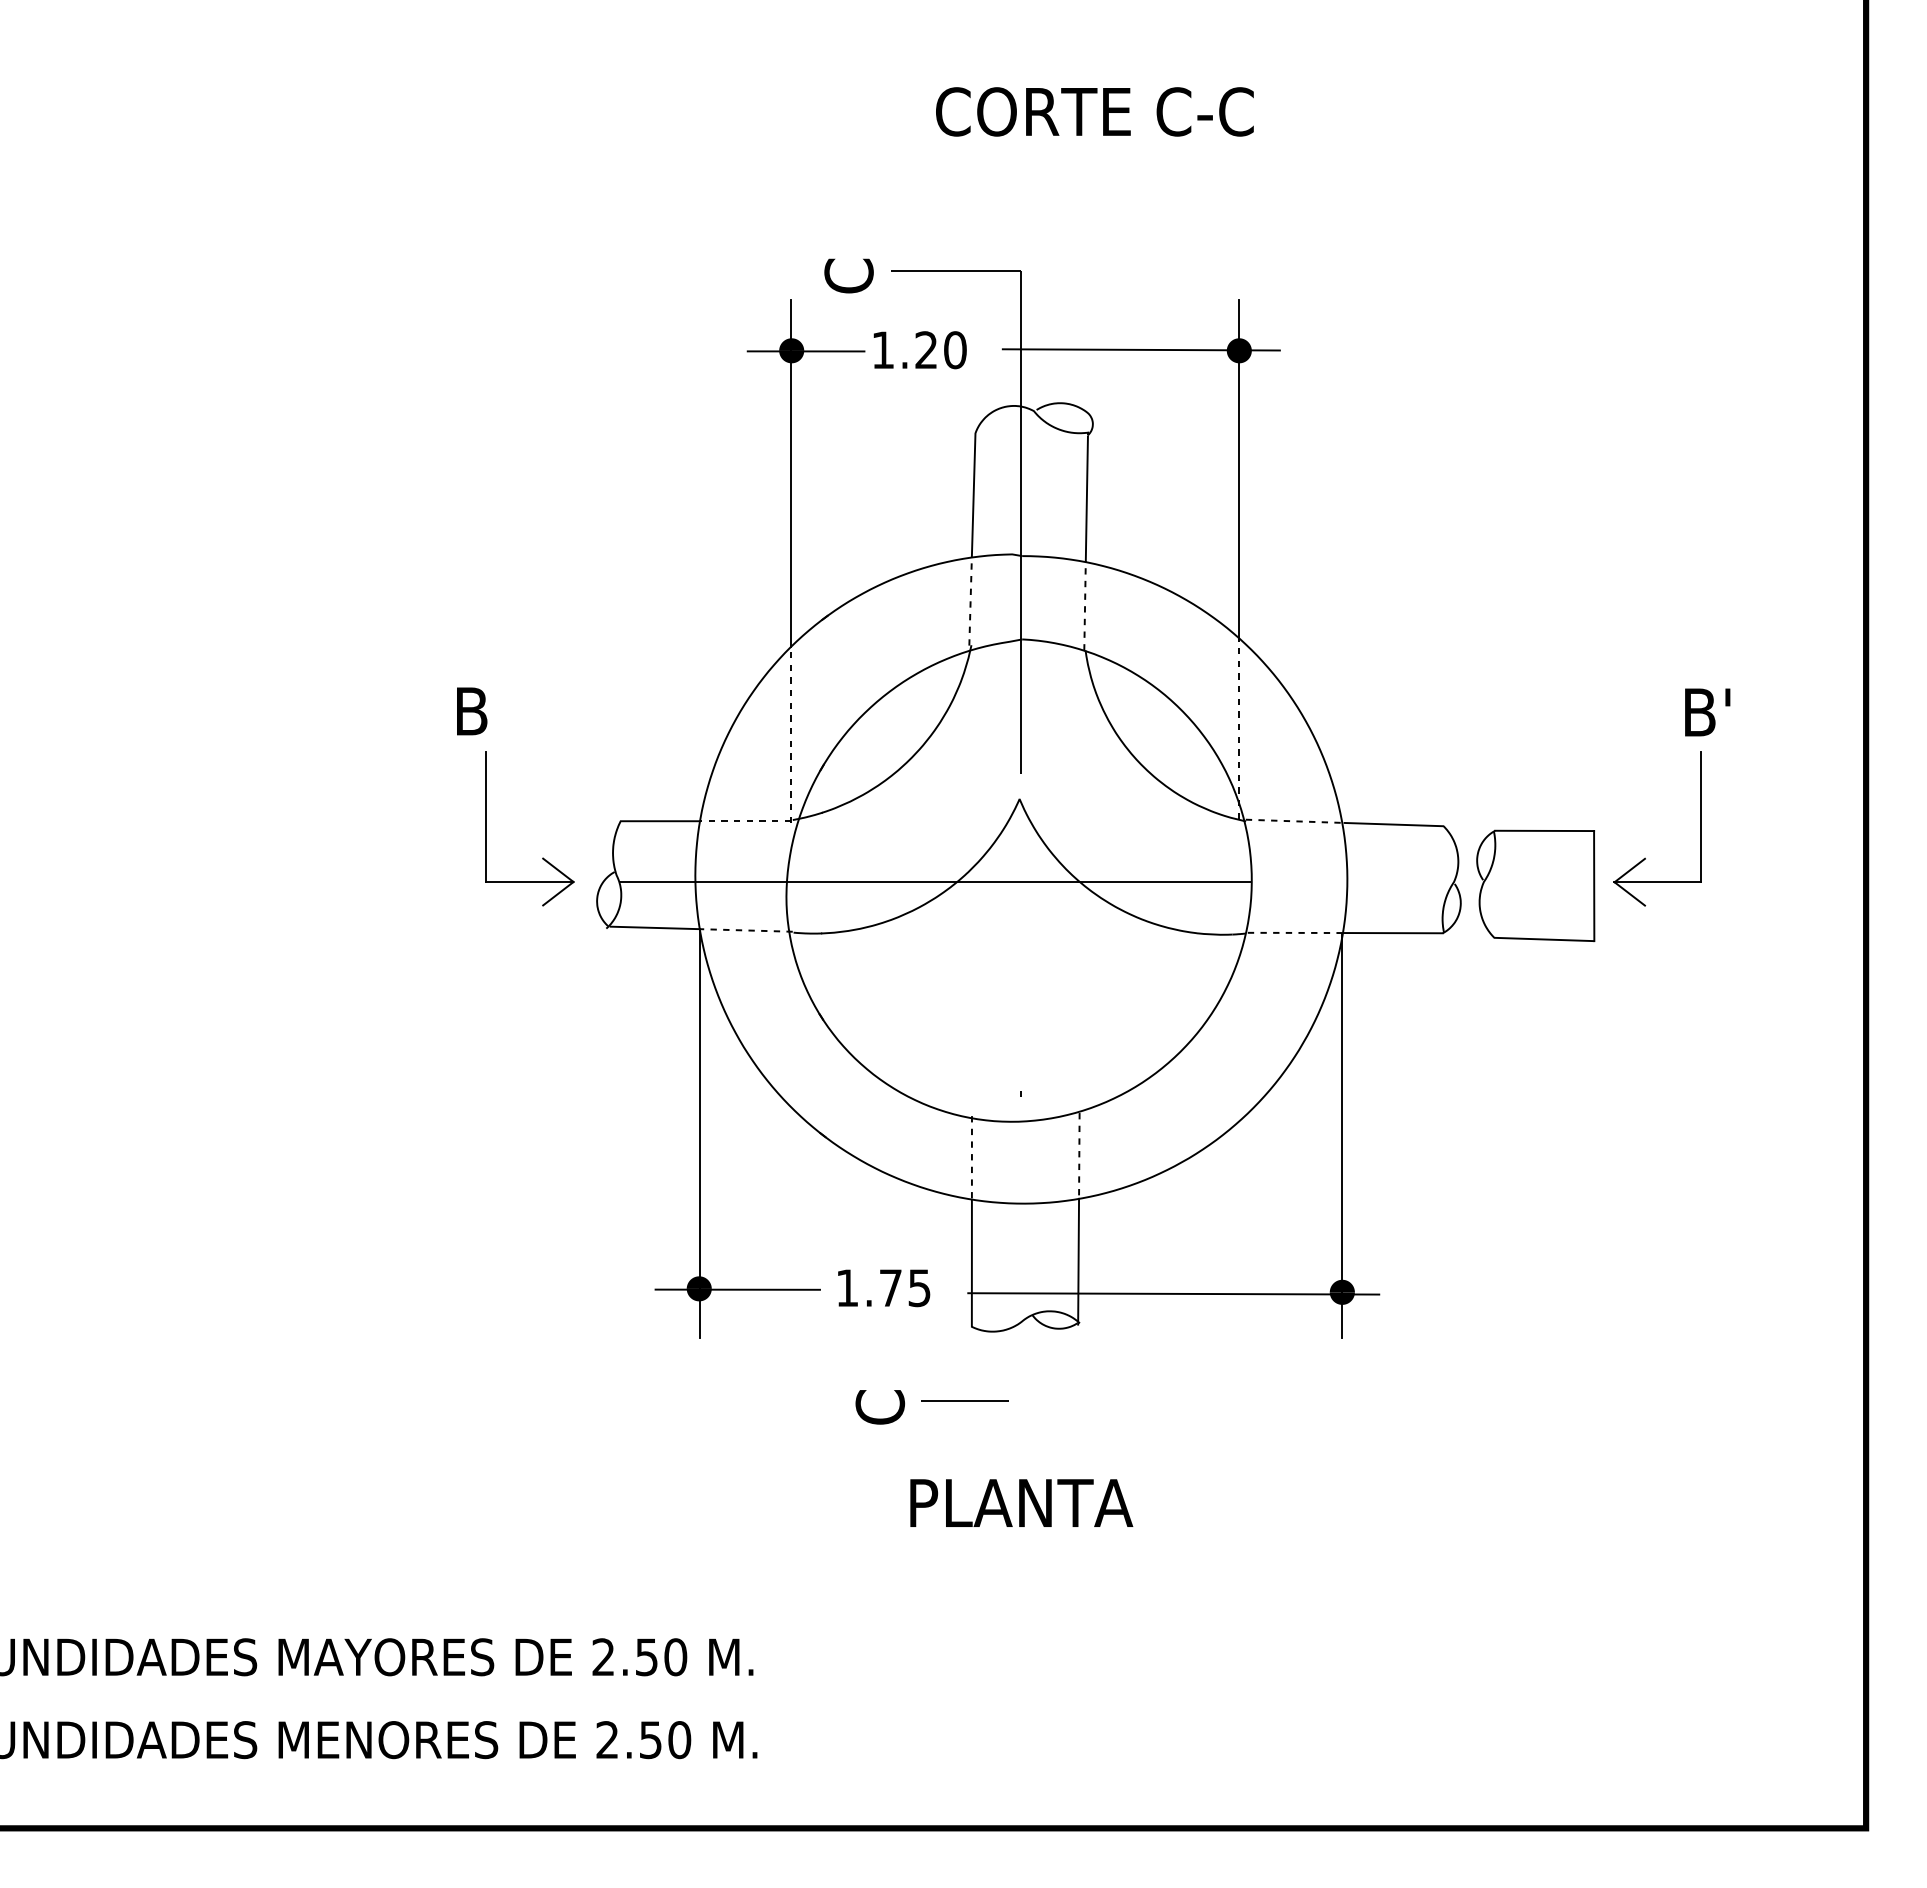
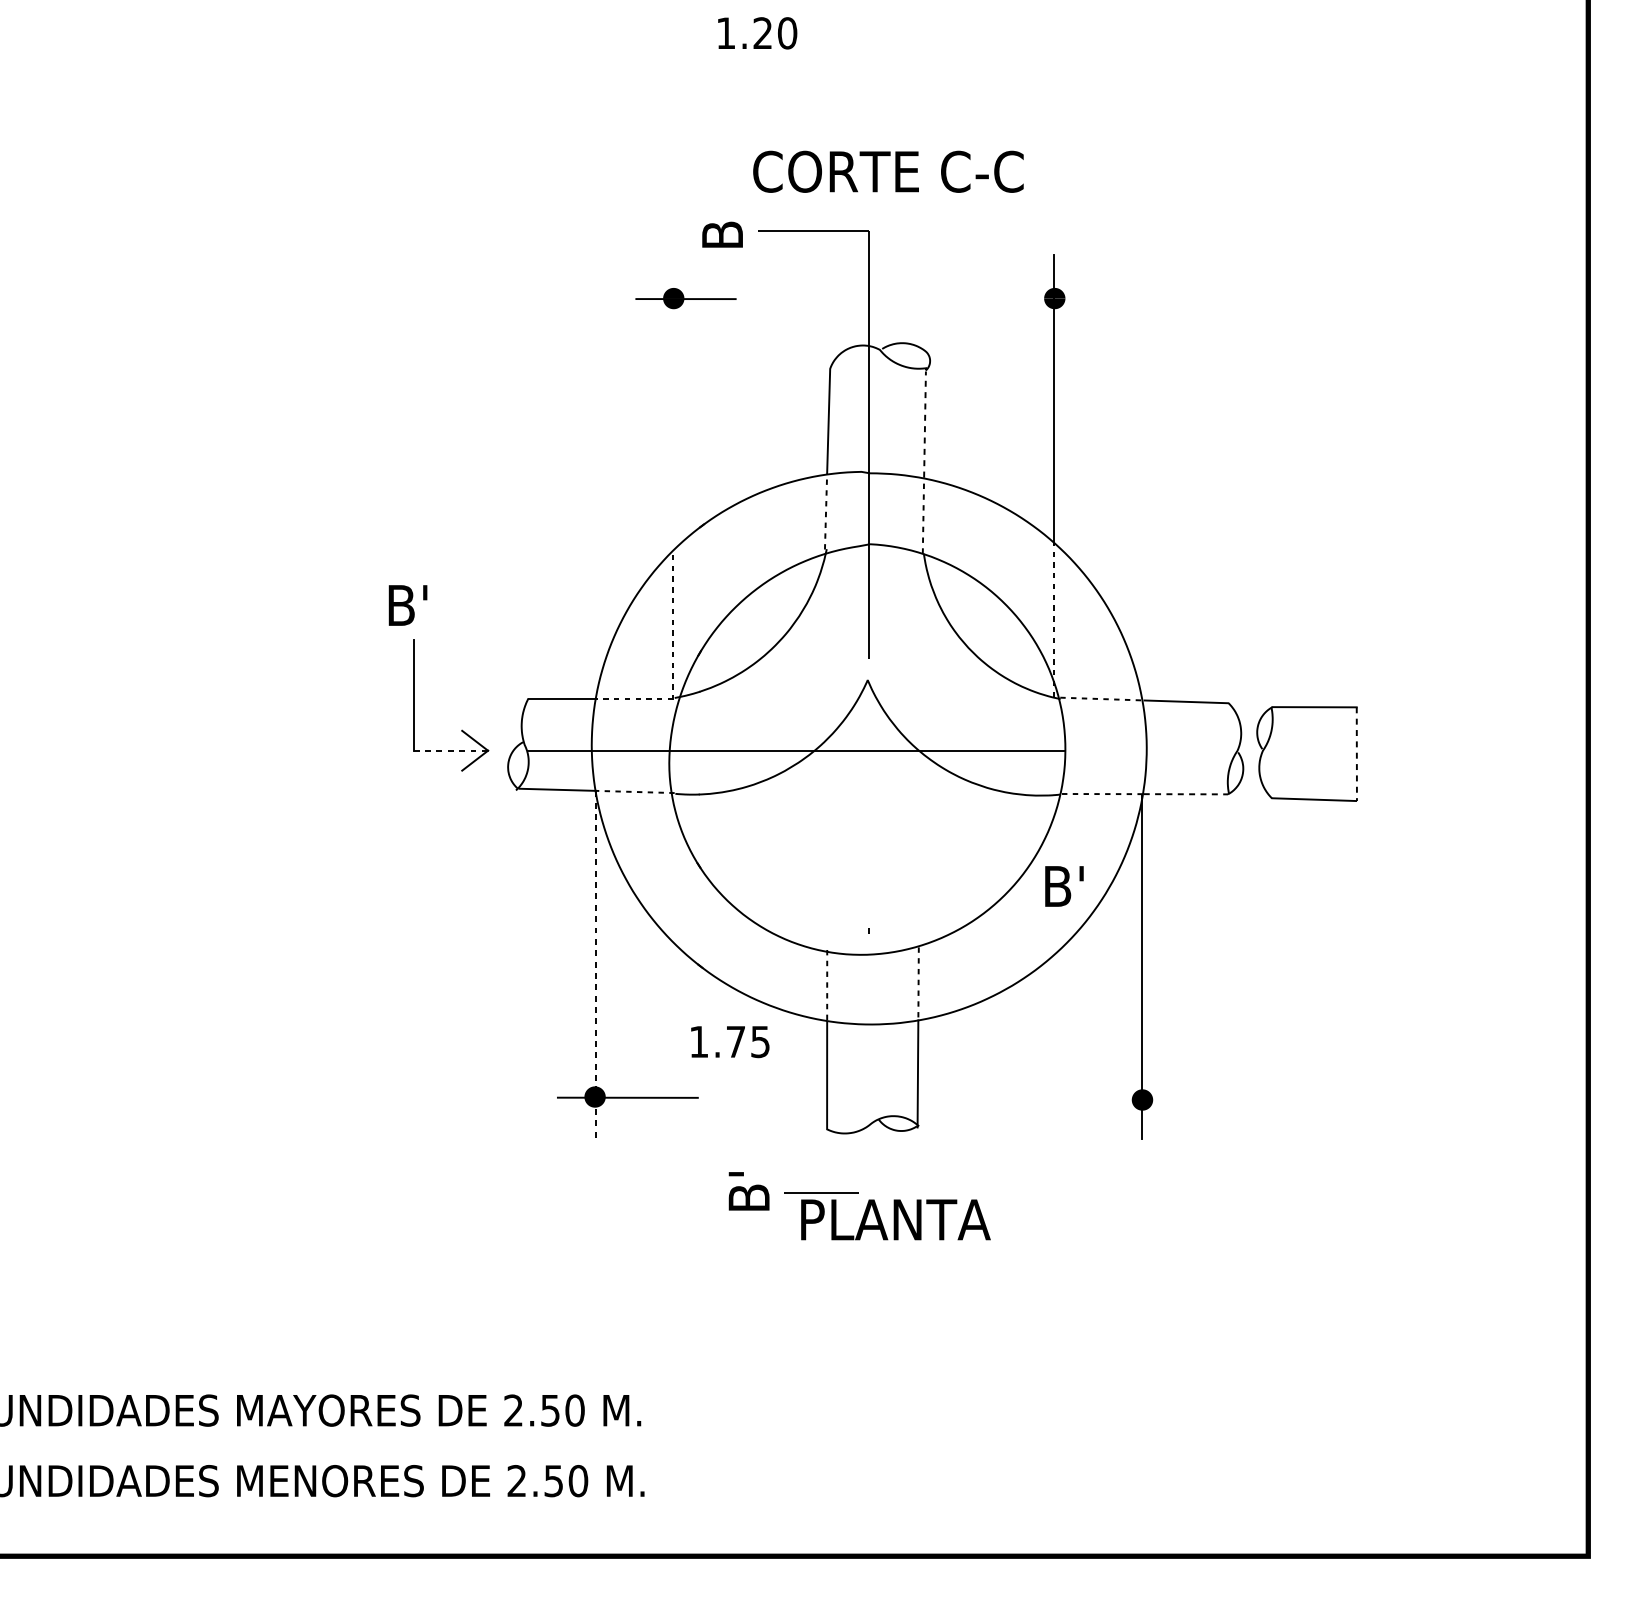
text: (1094, 111) -> (888, 171), moved
text: (848, 275) -> (722, 234), C -> B
line: (1140, 349) -> (970, 297), removed
text: (919, 350) -> (757, 33), moved
line: (791, 473) -> (673, 403), removed
line: (1086, 498) -> (924, 424), solid -> dashed
text: (499, 696) -> (425, 592), B -> B'
text: (1707, 712) -> (1064, 886), moved
part: (1645, 857) -> (1400, 729), removed
line: (529, 882) -> (450, 751), solid -> dashed
line: (1594, 886) -> (1357, 754), solid -> dashed
line: (1393, 933) -> (1186, 794), solid -> dashed
line: (700, 1134) -> (596, 965), solid -> dashed
text: (884, 1288) -> (730, 1042), moved
line: (1173, 1293) -> (998, 1100), removed
text: (880, 1400) -> (749, 1192), C -> B'
text: (1021, 1502) -> (895, 1219), moved

